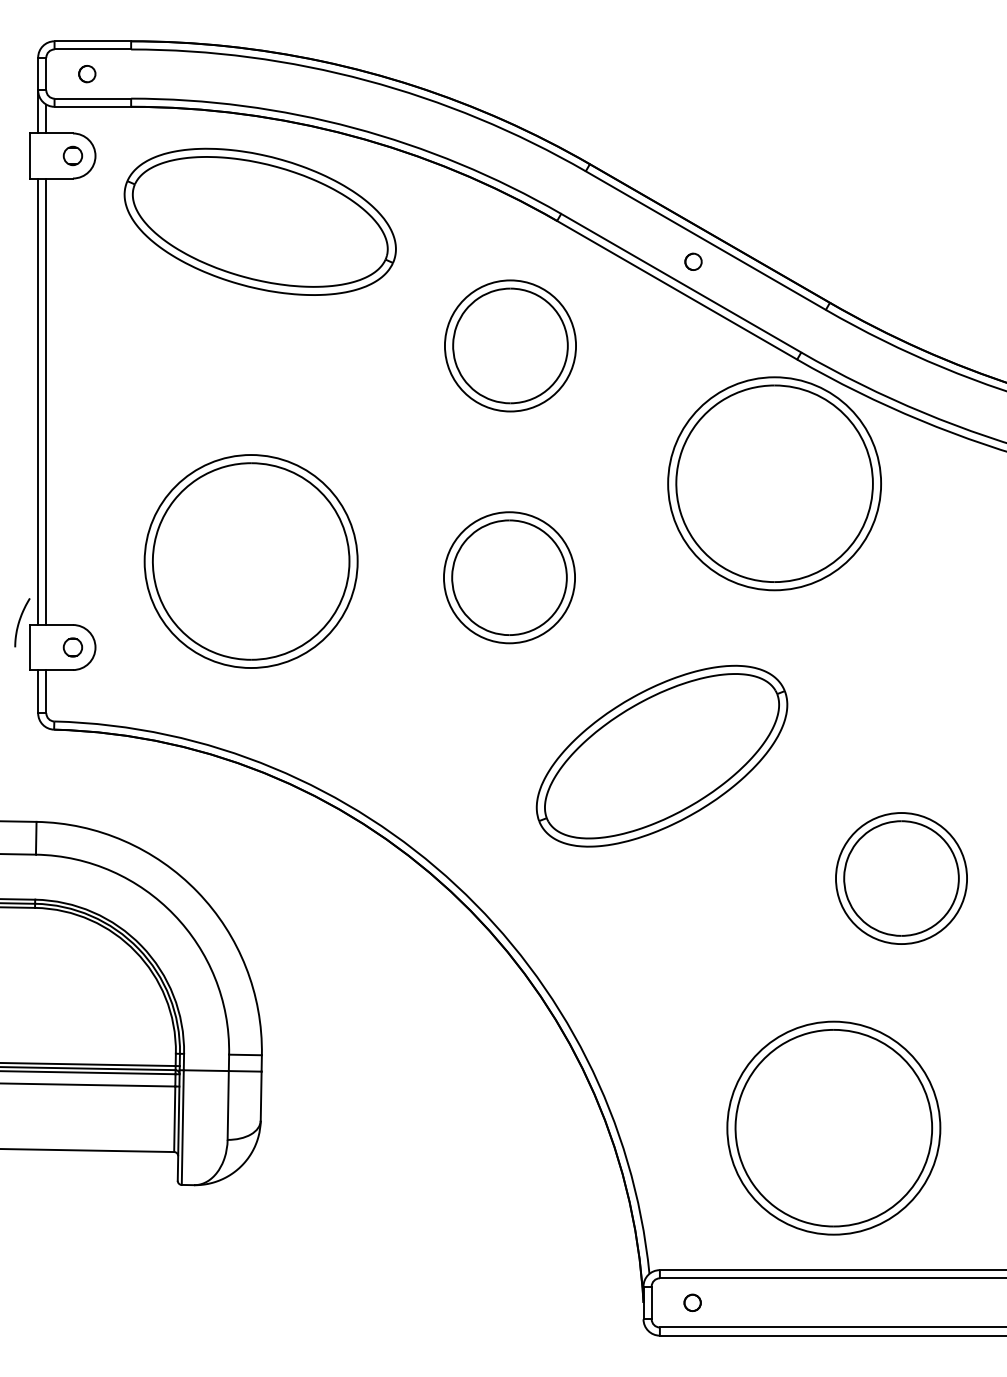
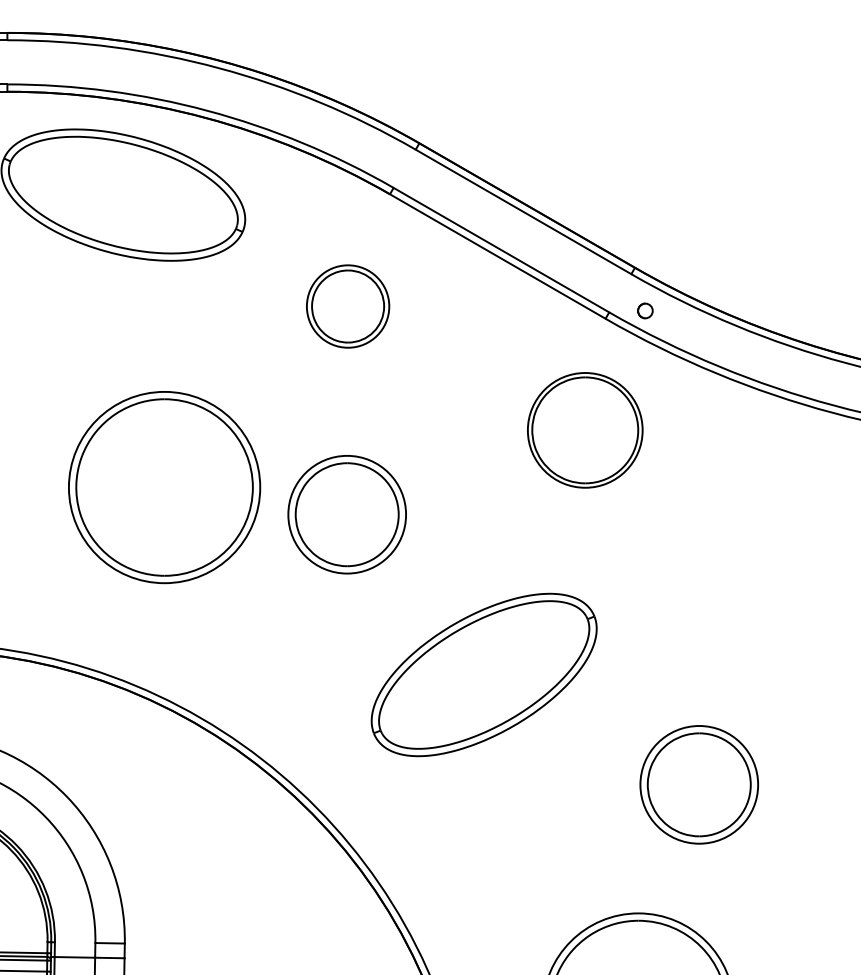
circle: (693, 261) -> (645, 310), moved
part: (510, 345) -> (348, 306), size x0.7
part: (774, 483) -> (585, 430), size x0.6
part: (250, 561) -> (163, 487), moved

